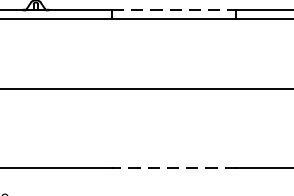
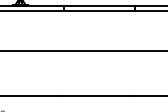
line: (174, 9) -> (99, 5), dashed -> solid
line: (174, 167) -> (99, 95), dashed -> solid

